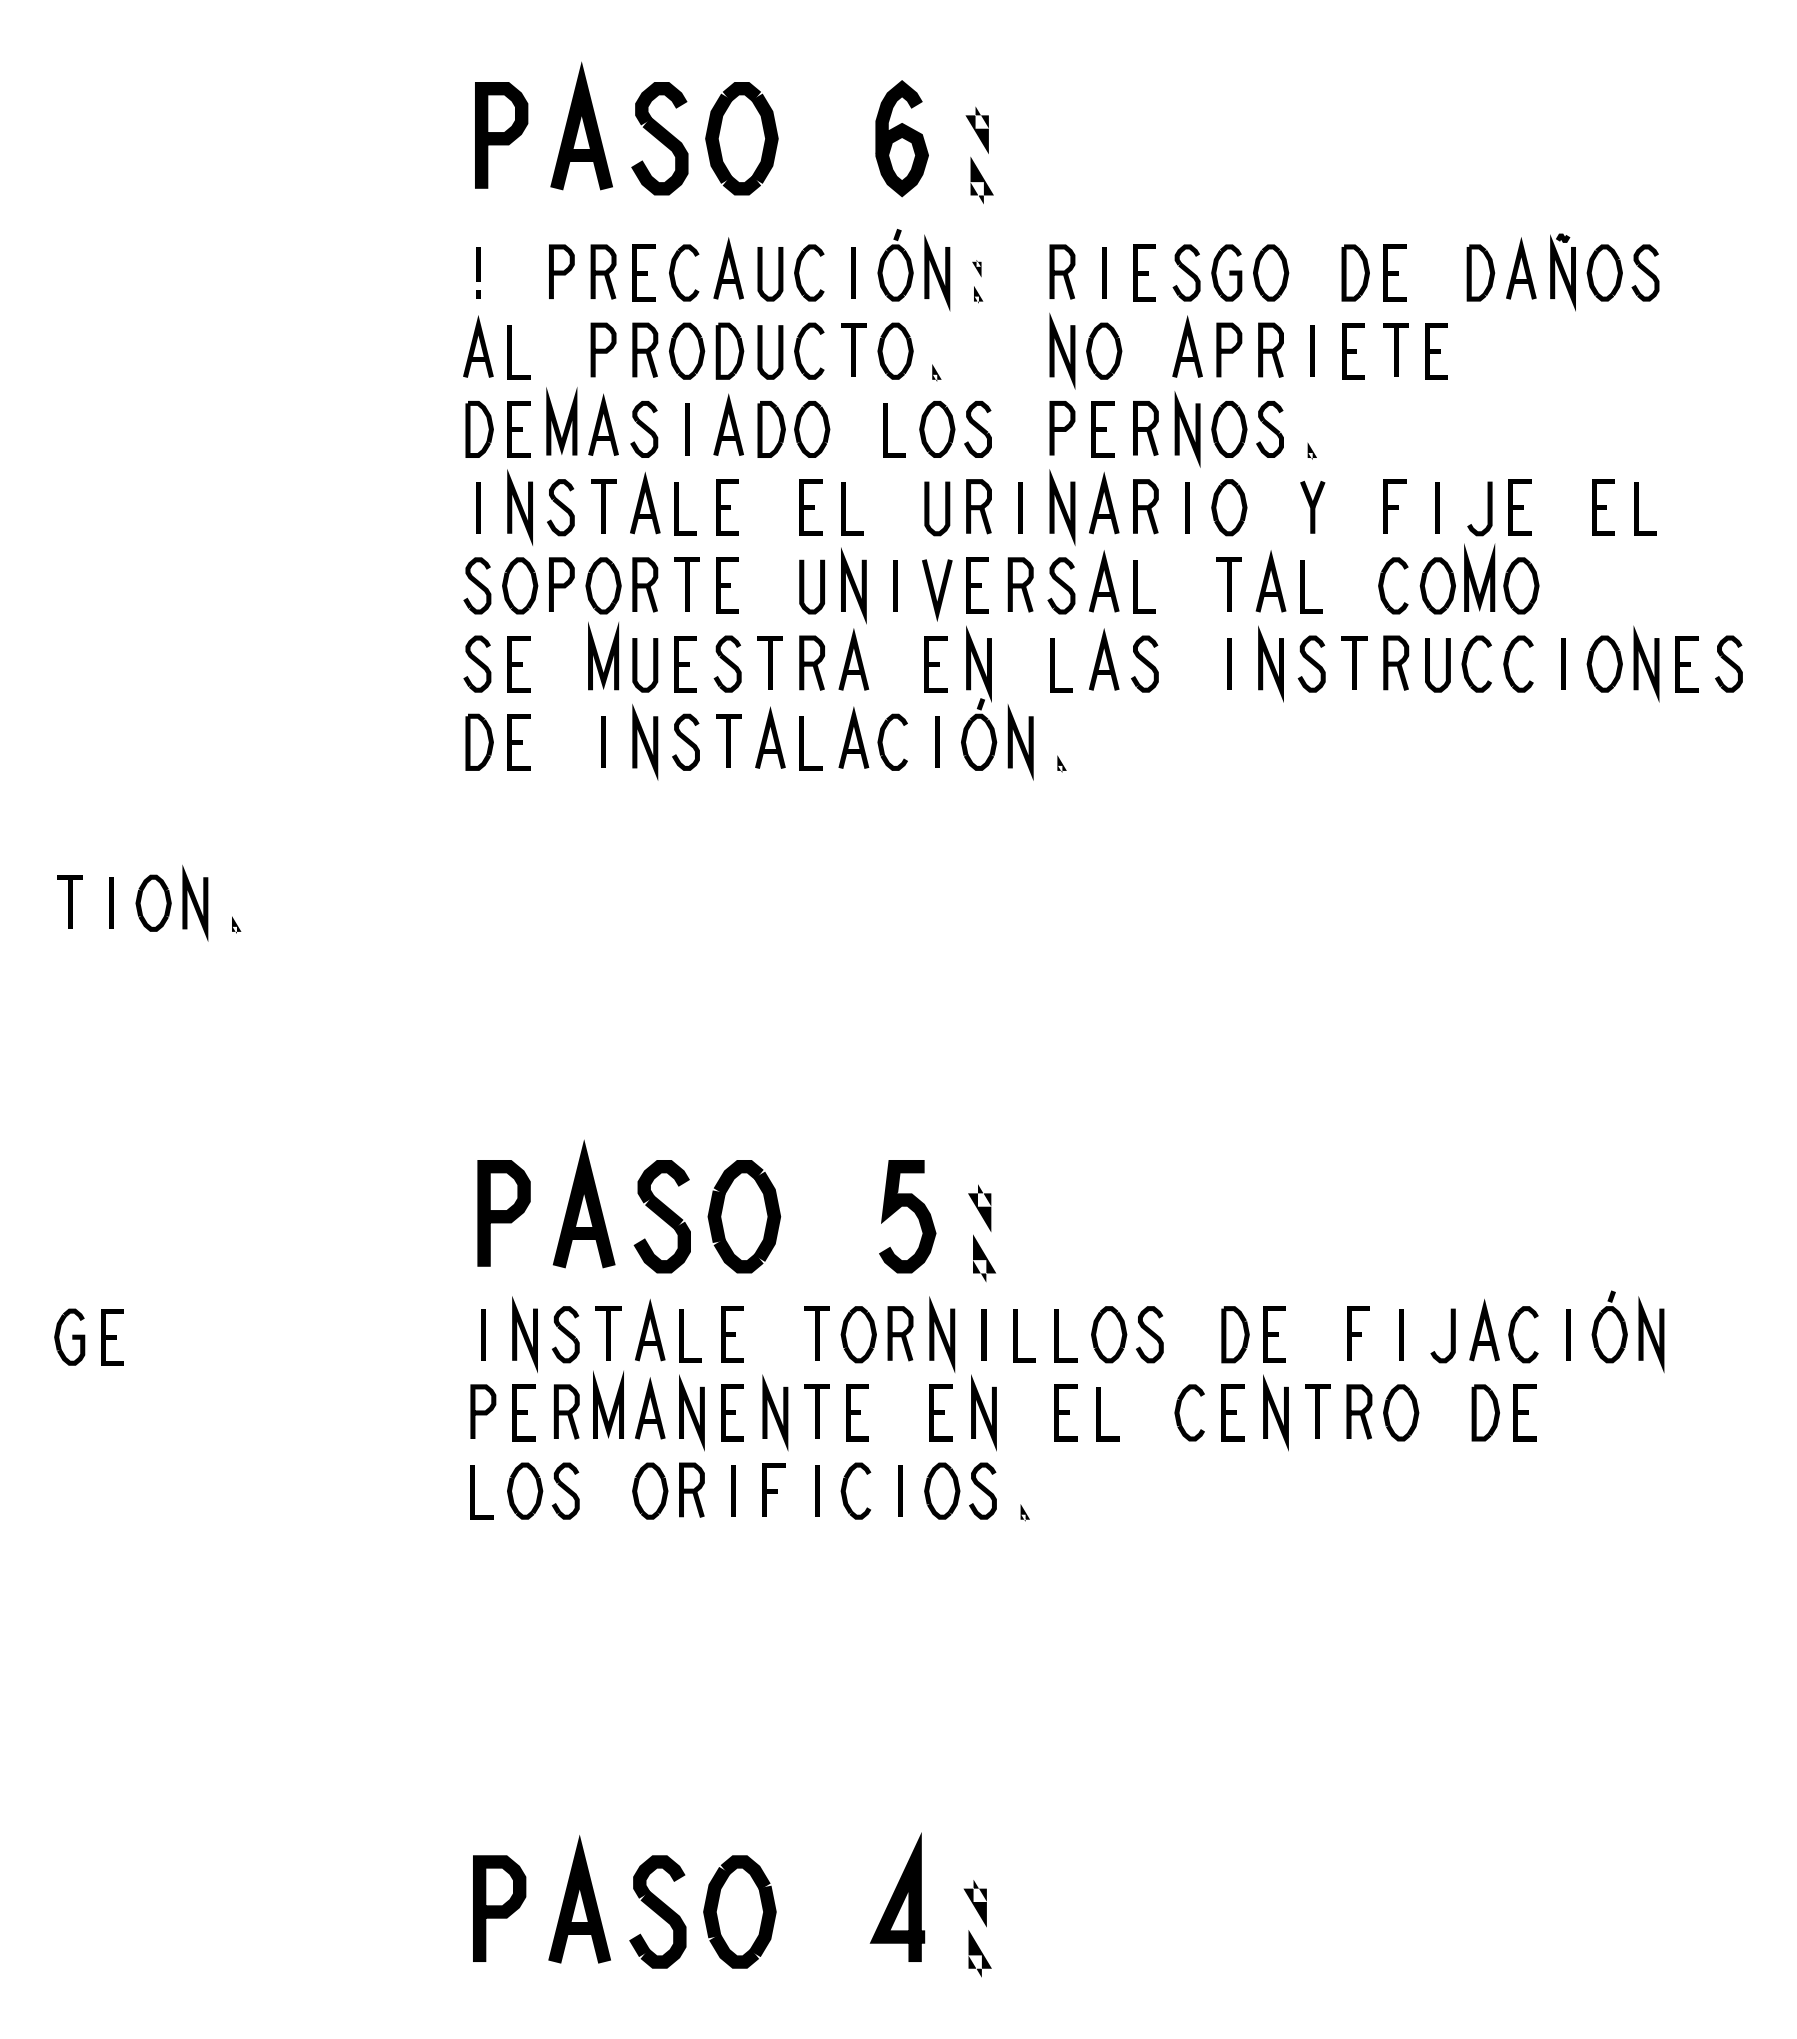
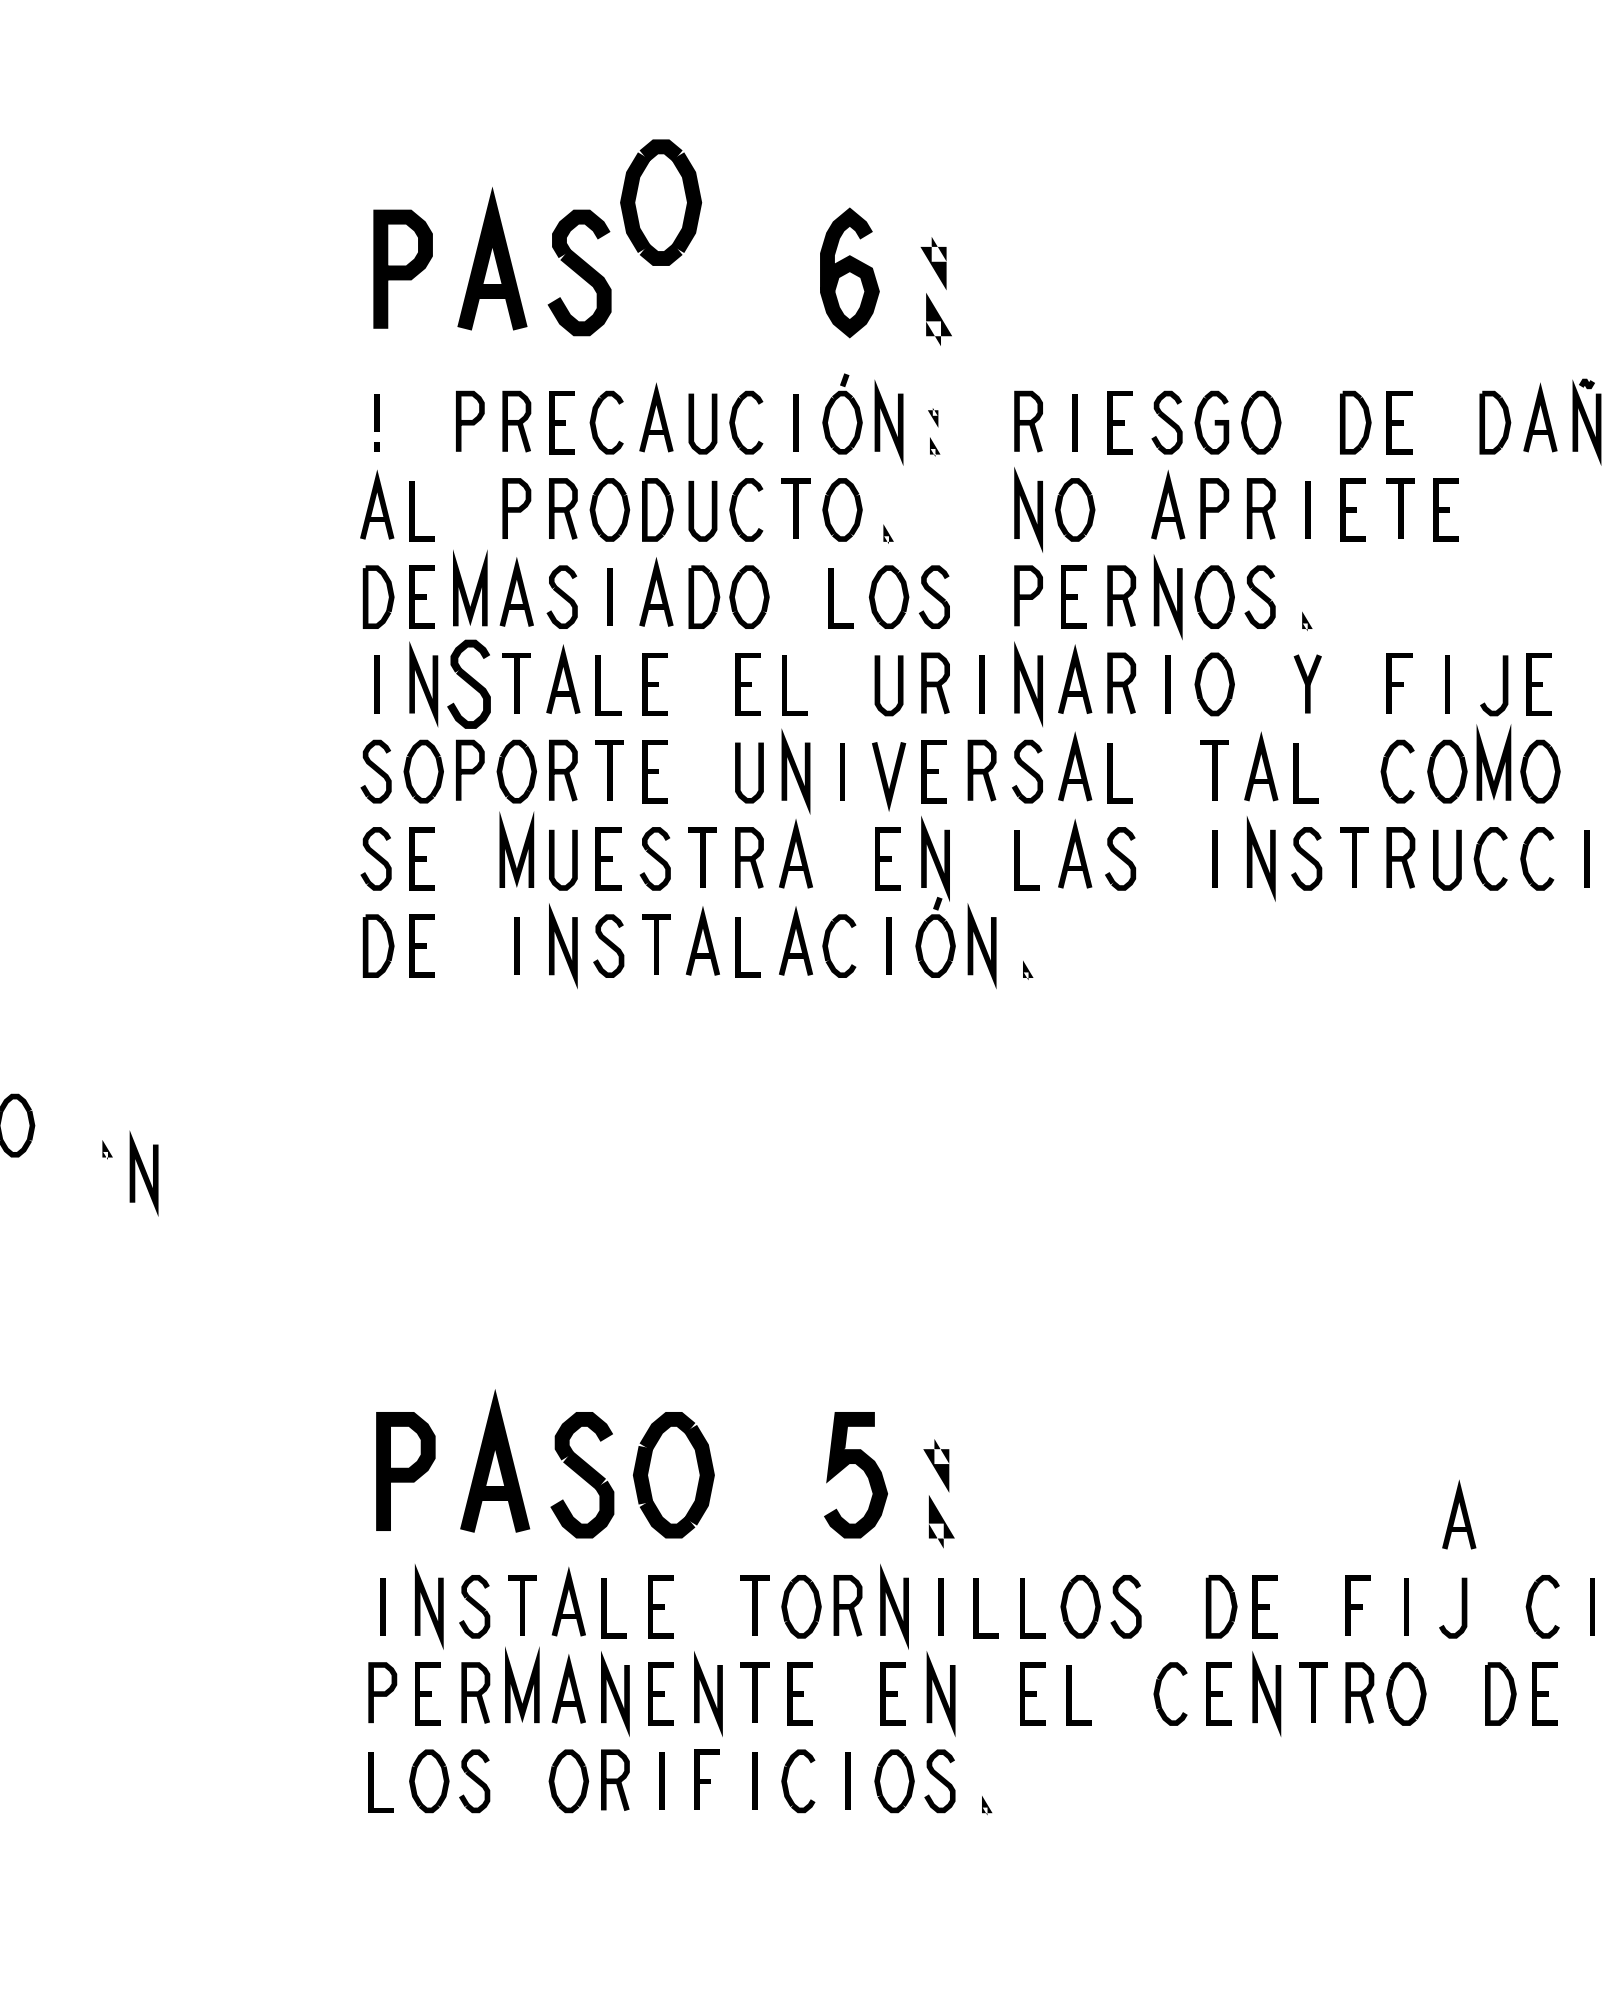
part: (741, 138) -> (660, 202), moved
part: (560, 507) -> (468, 684), size x1.4
line: (195, 903) -> (144, 1173), moved
part: (1484, 1330) -> (1459, 1515), moved

